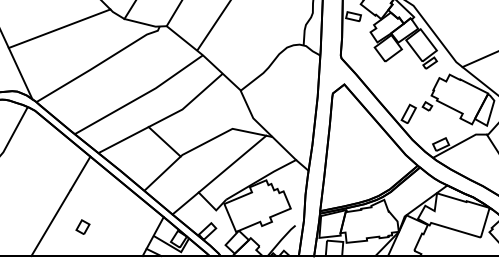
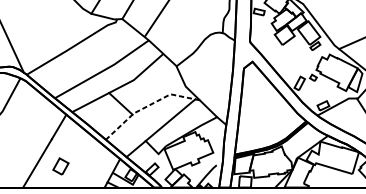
line: (59, 28) -> (43, 20), removed
line: (201, 144) -> (147, 105), solid -> dashed
part: (82, 226) -> (60, 165), size x1.6

